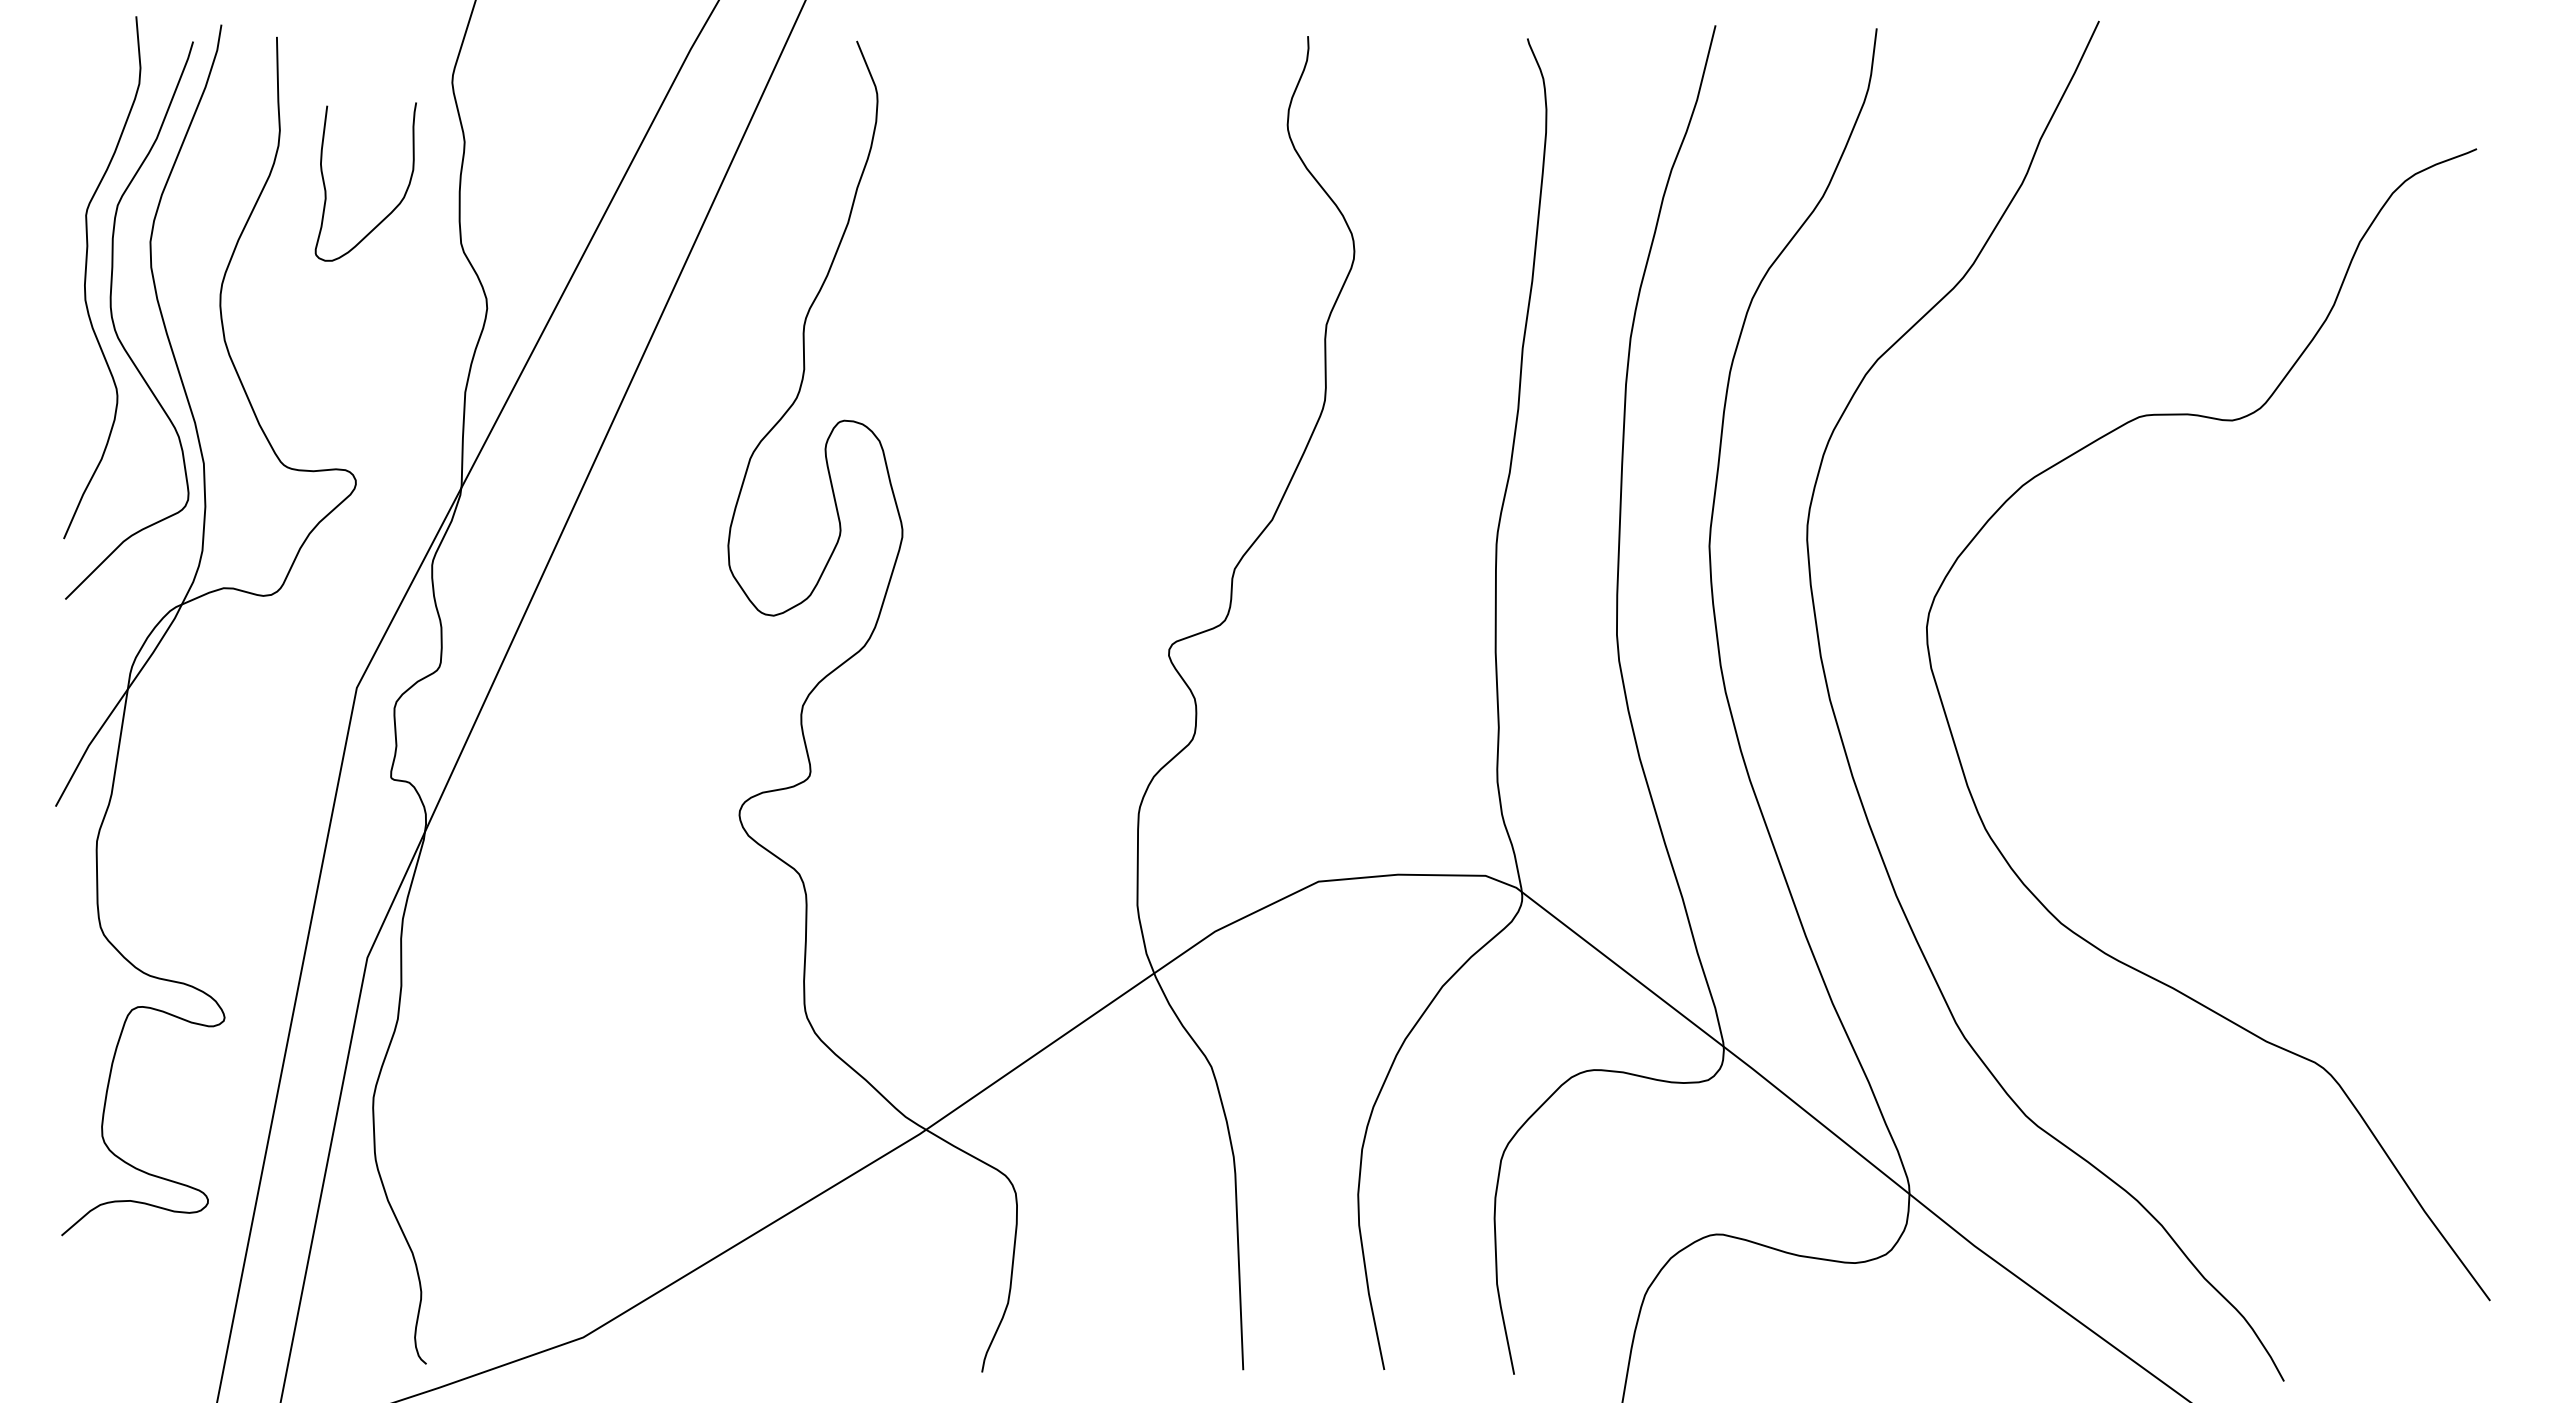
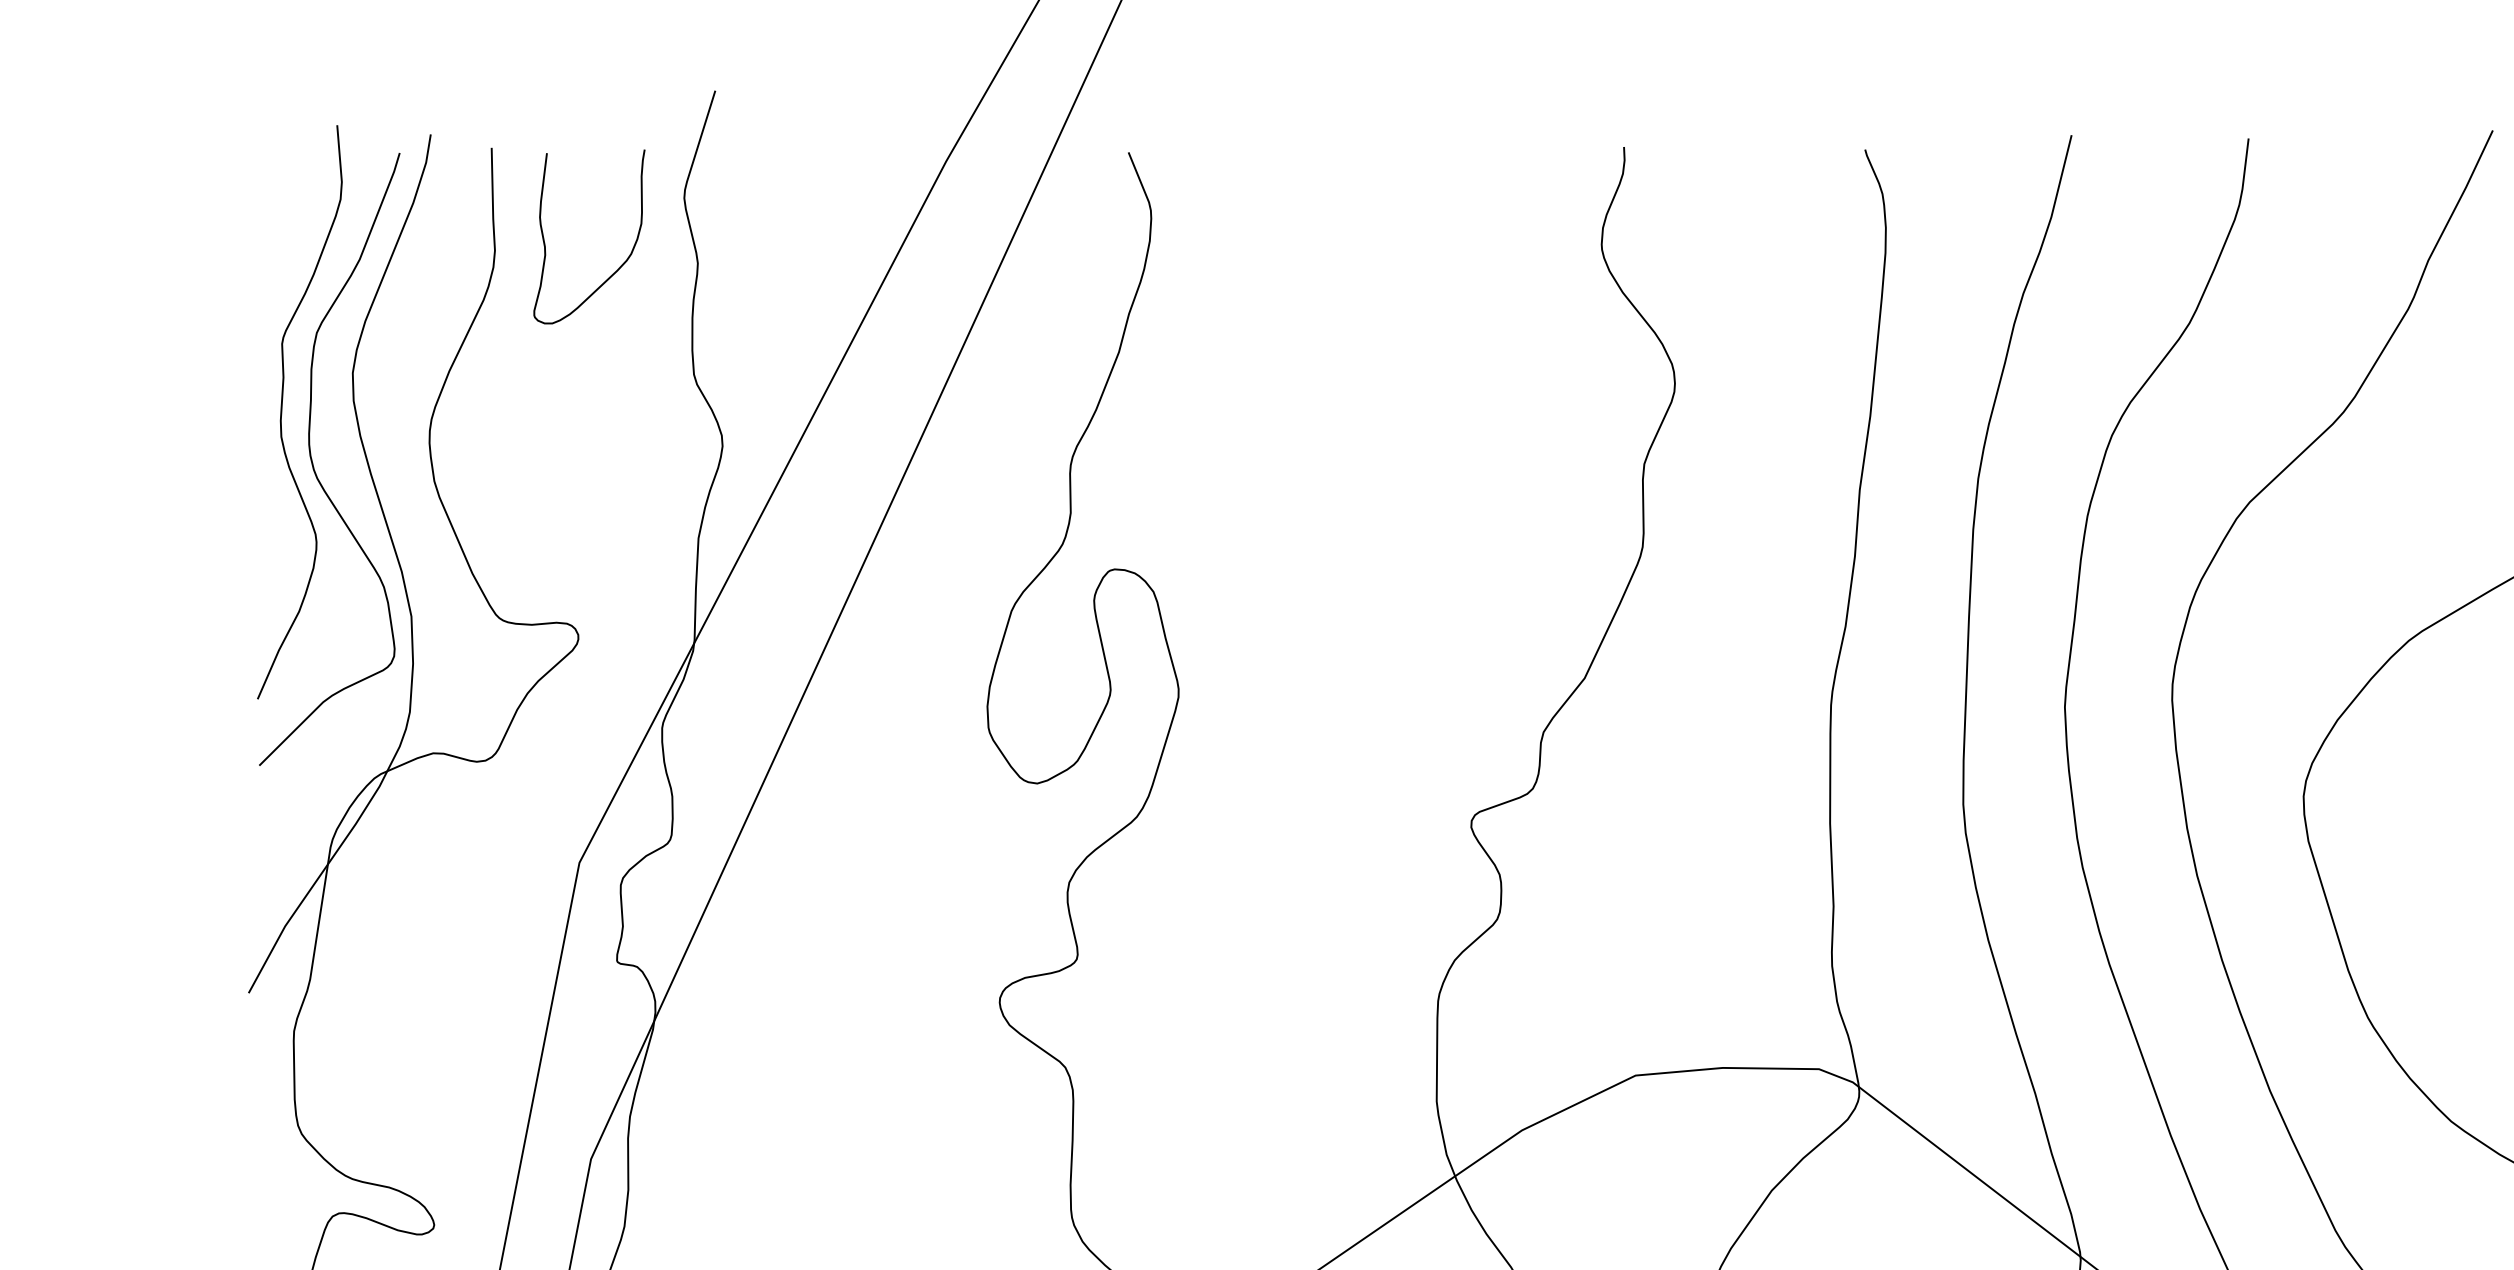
curve: (394, 207) -> (620, 264), moved

